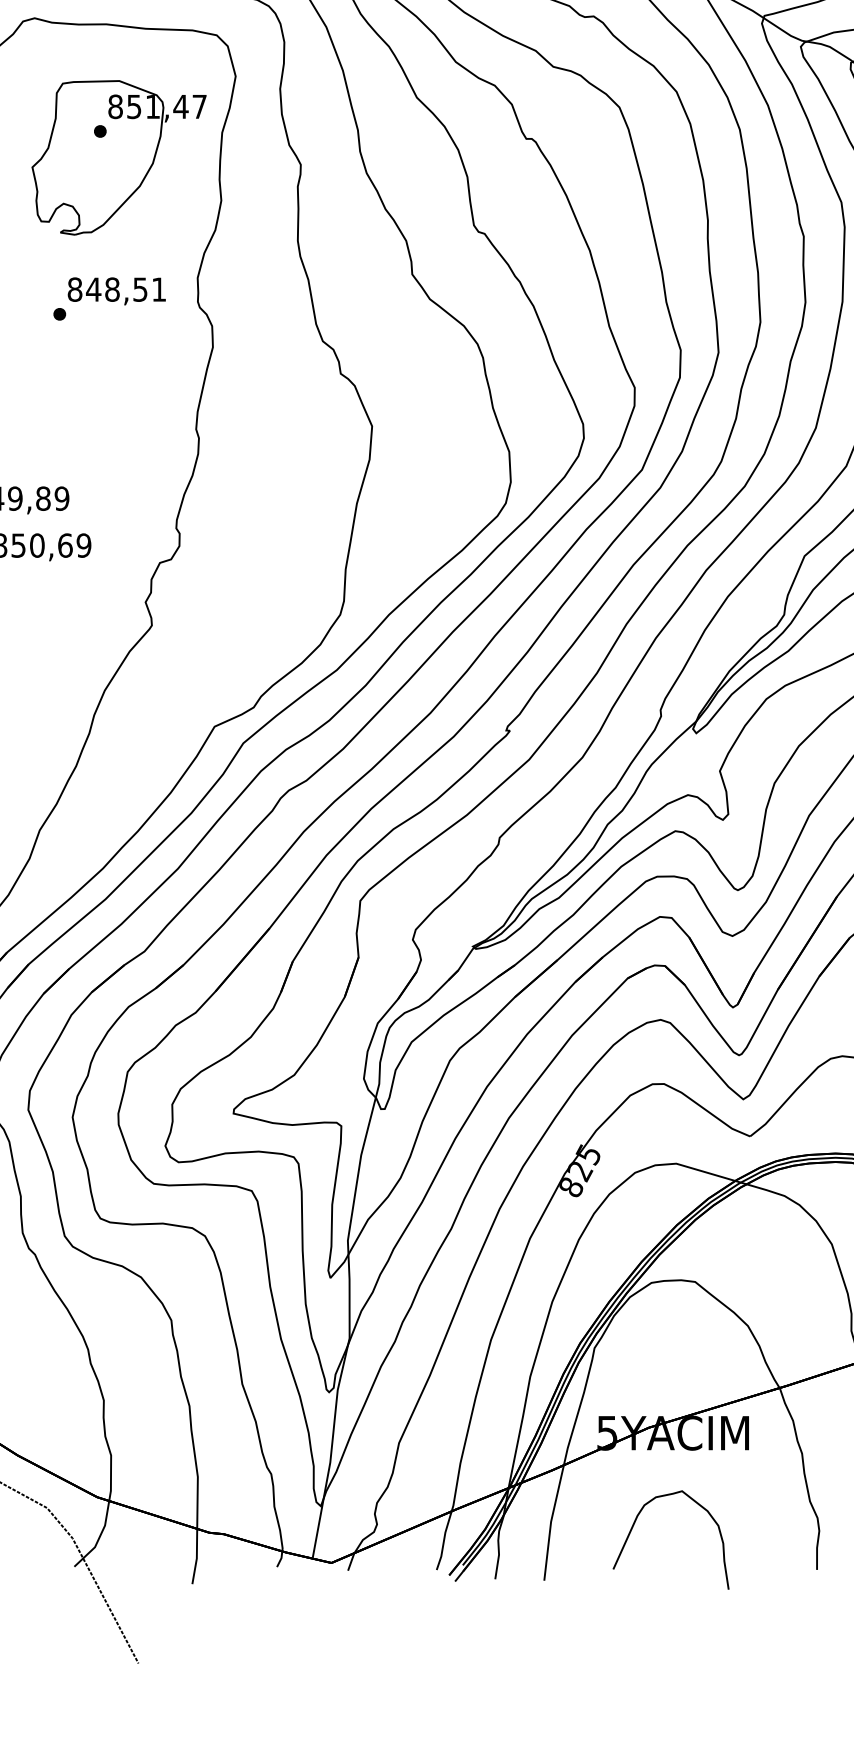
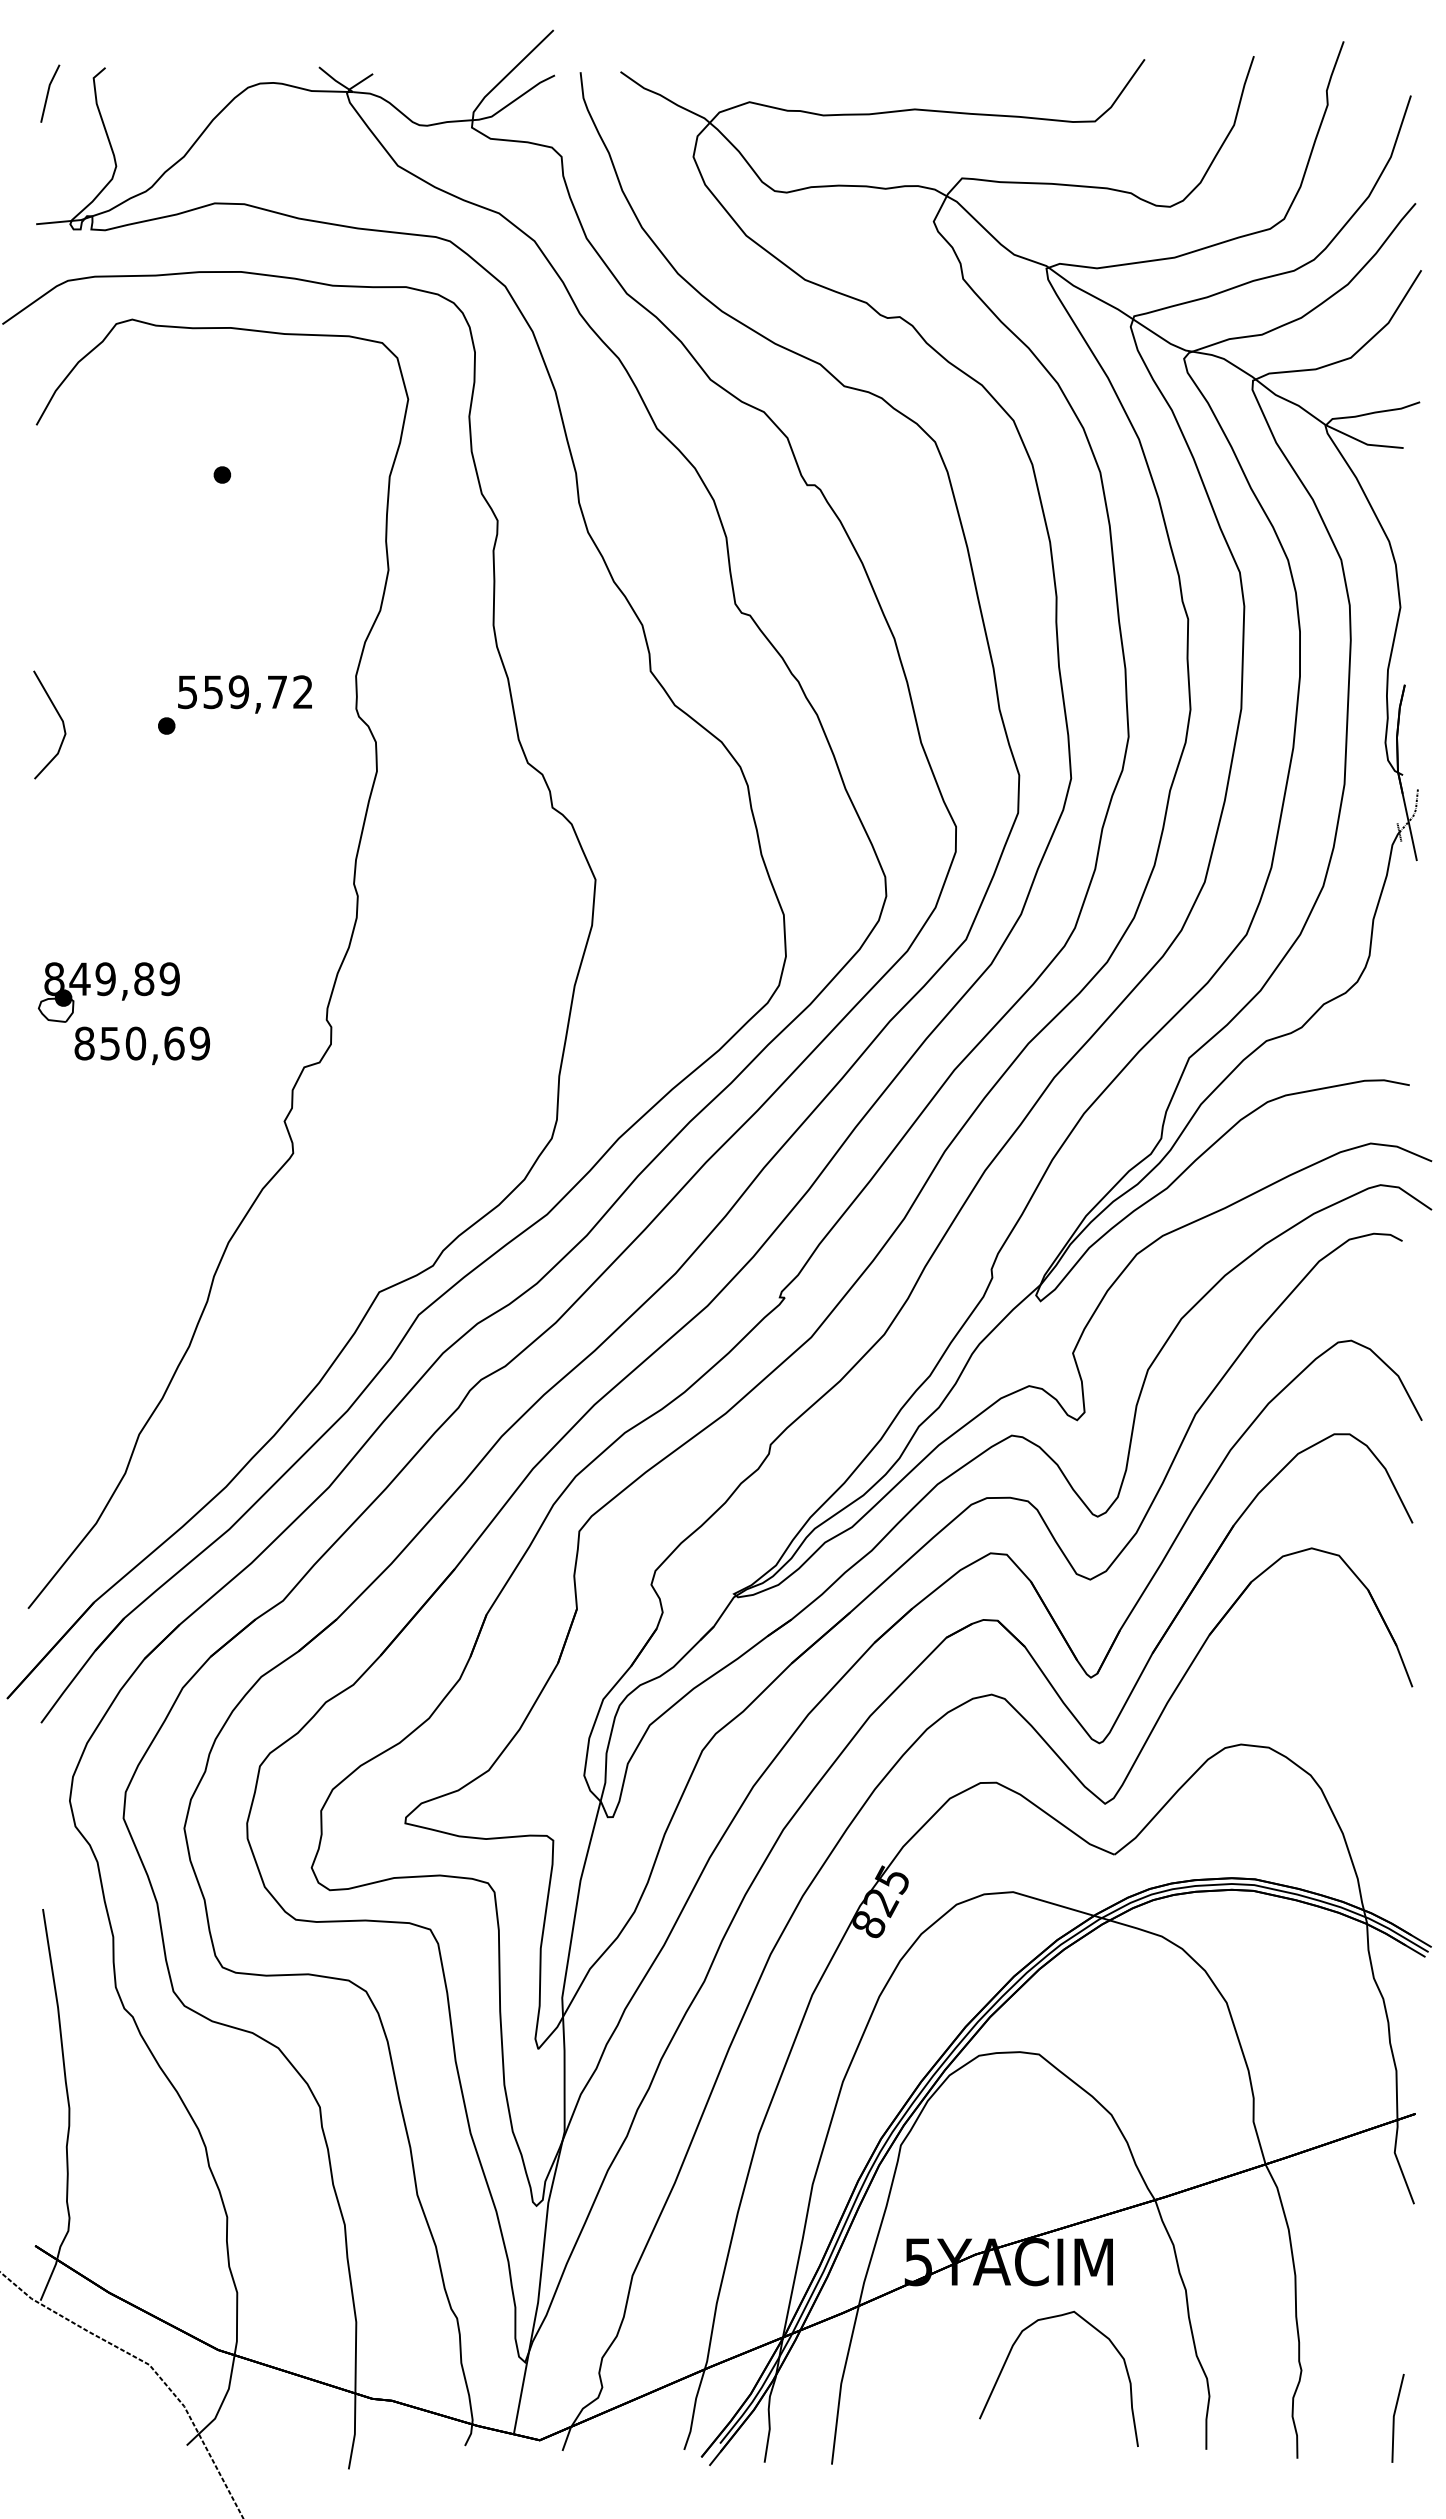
part: (119, 157) -> (248, 510), removed
text: (116, 289) -> (244, 692), 848,51 -> 559,72
curve: (634, 1525) -> (1008, 2358), moved

